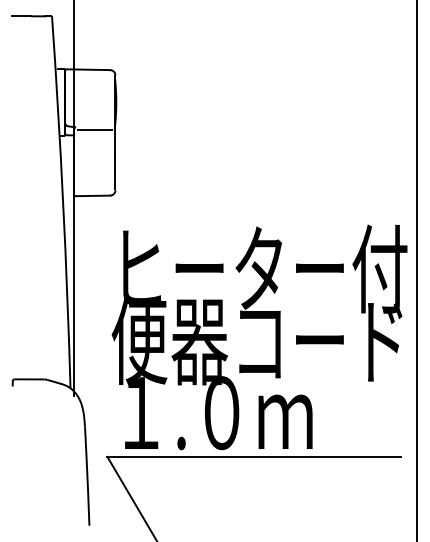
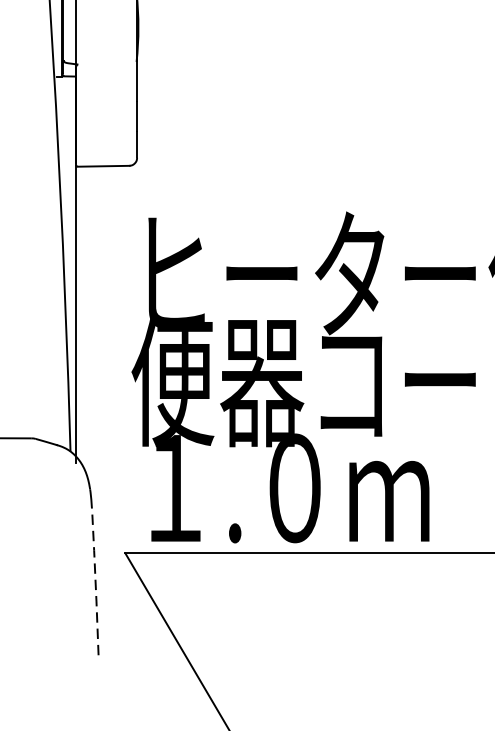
line: (94, 130) -> (106, 69), removed
line: (87, 476) -> (95, 582), solid -> dashed

